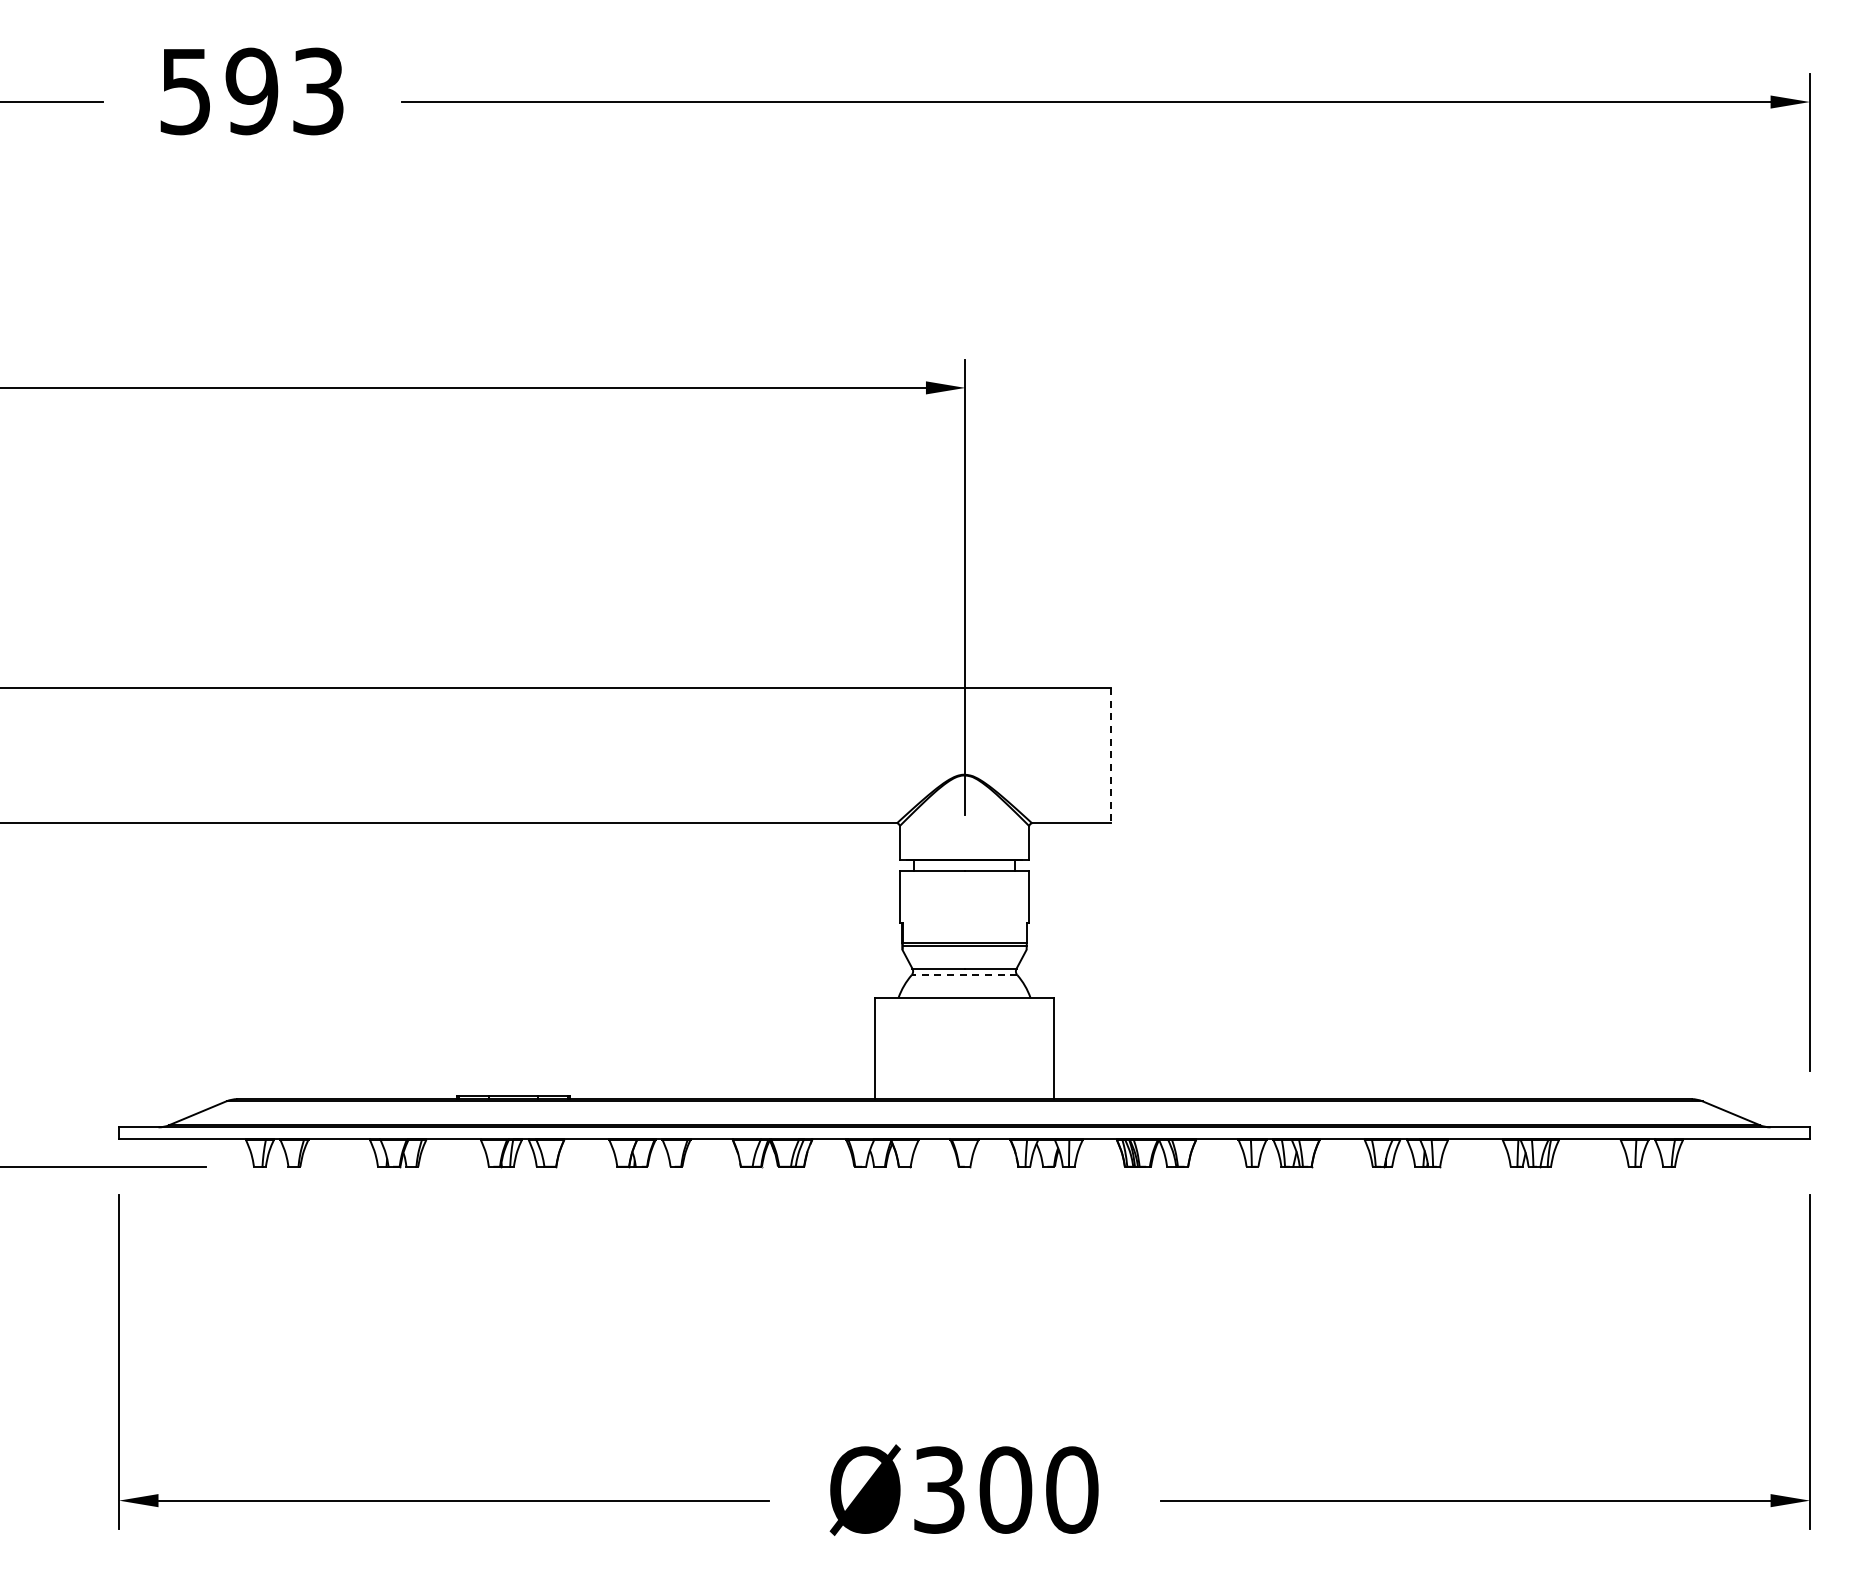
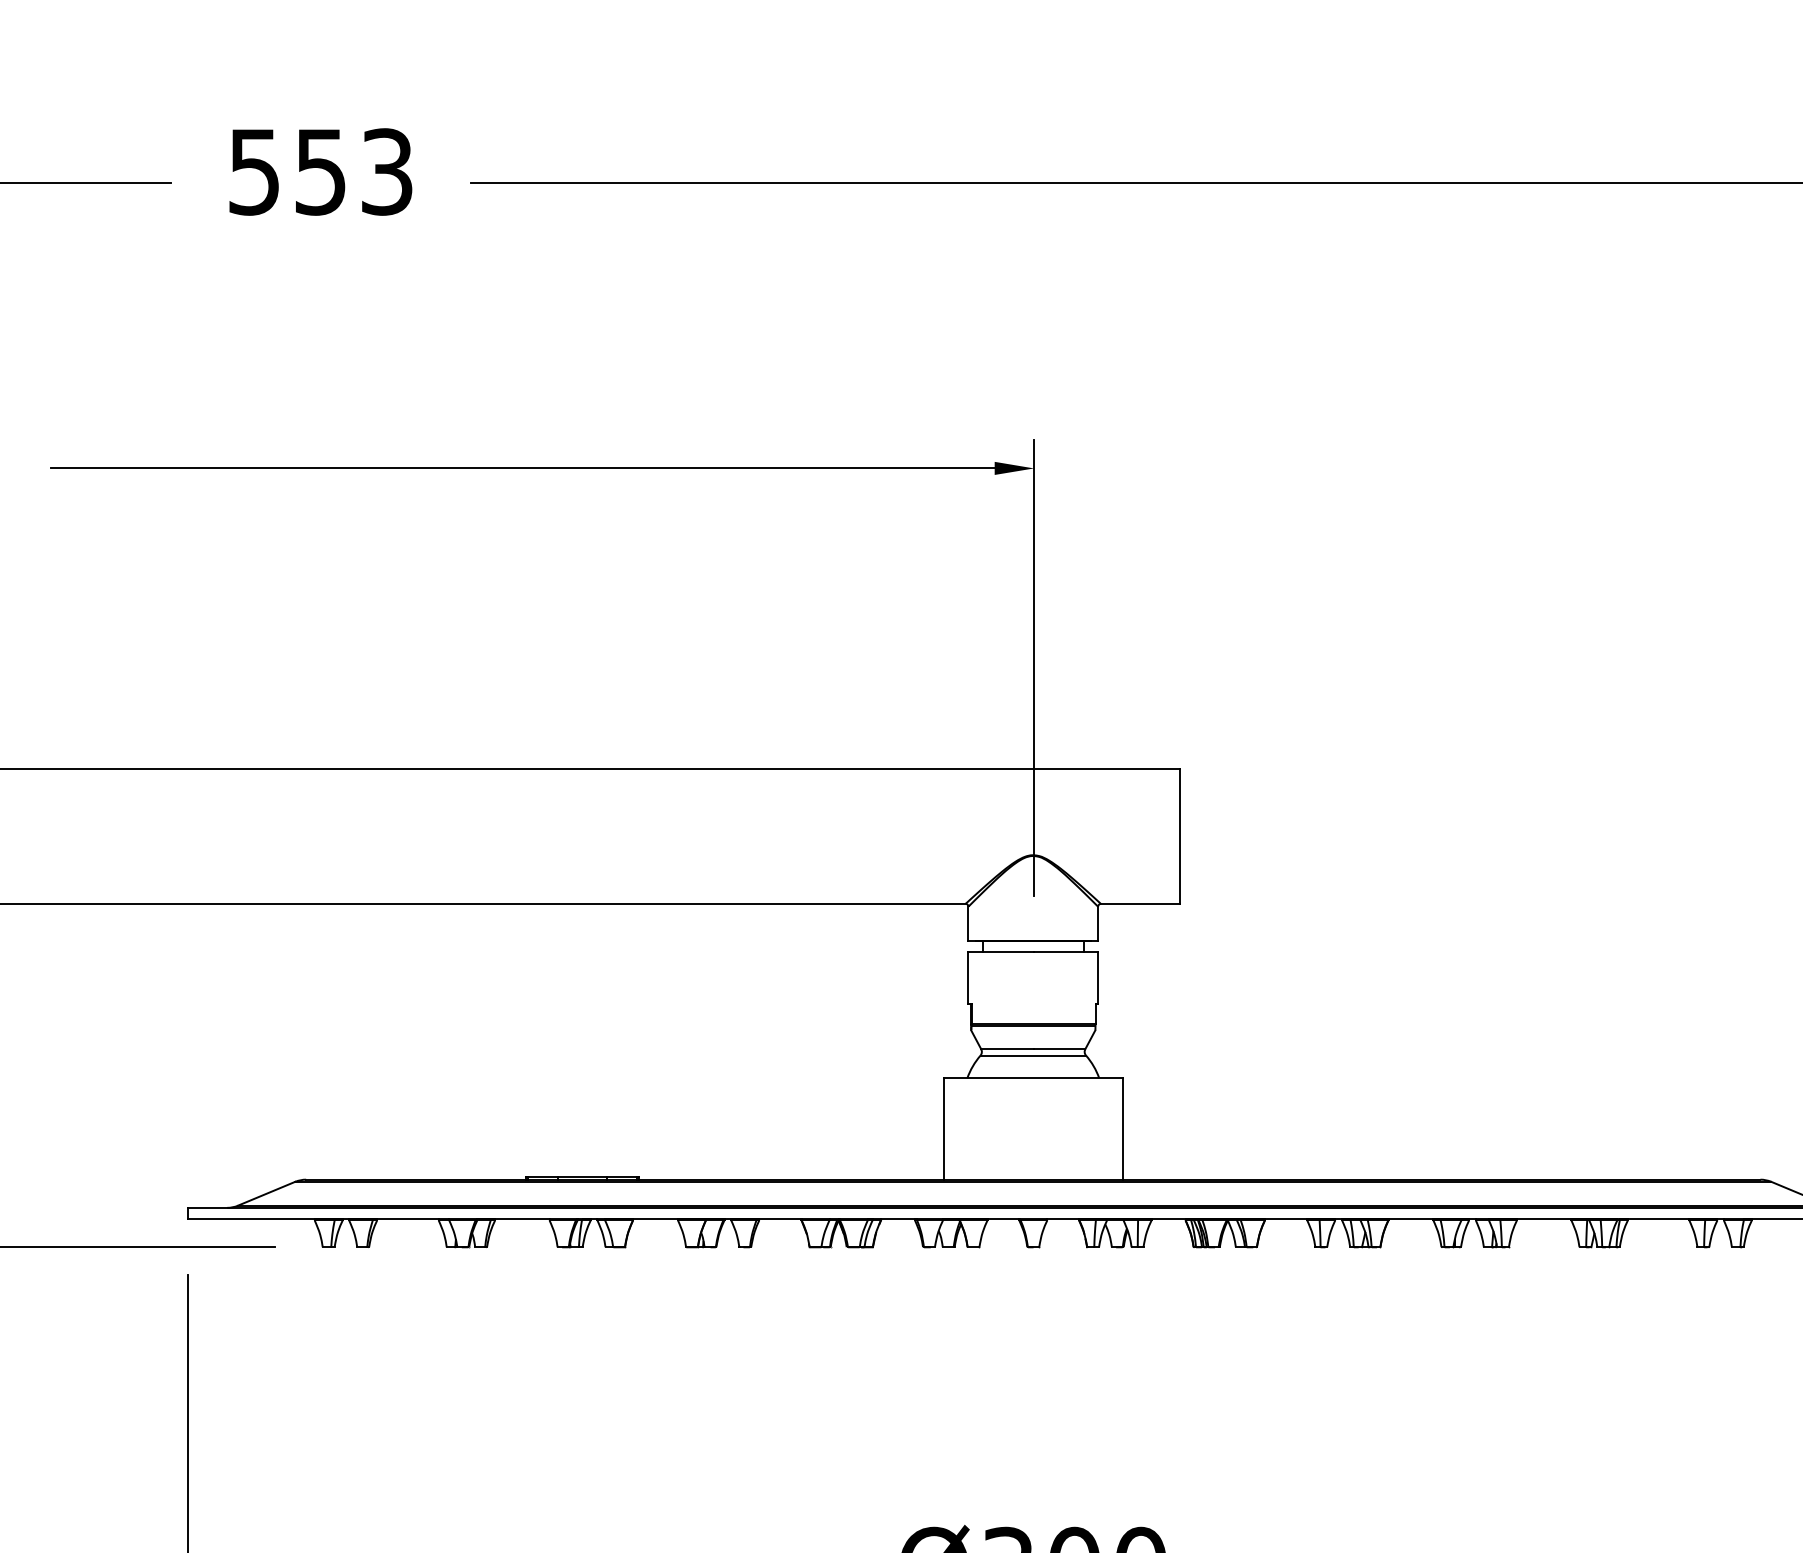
text: (251, 91) -> (320, 172), 593 -> 553
line: (1111, 755) -> (1180, 836), dashed -> solid
line: (964, 975) -> (1033, 1056), dashed -> solid

